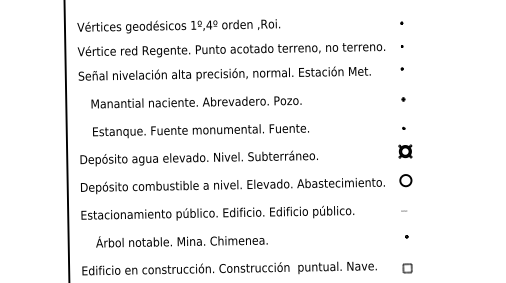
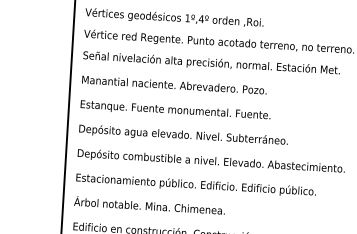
text: (196, 102) -> (174, 85), moved
text: (200, 131) -> (175, 111), moved
text: (181, 241) -> (149, 206), moved

